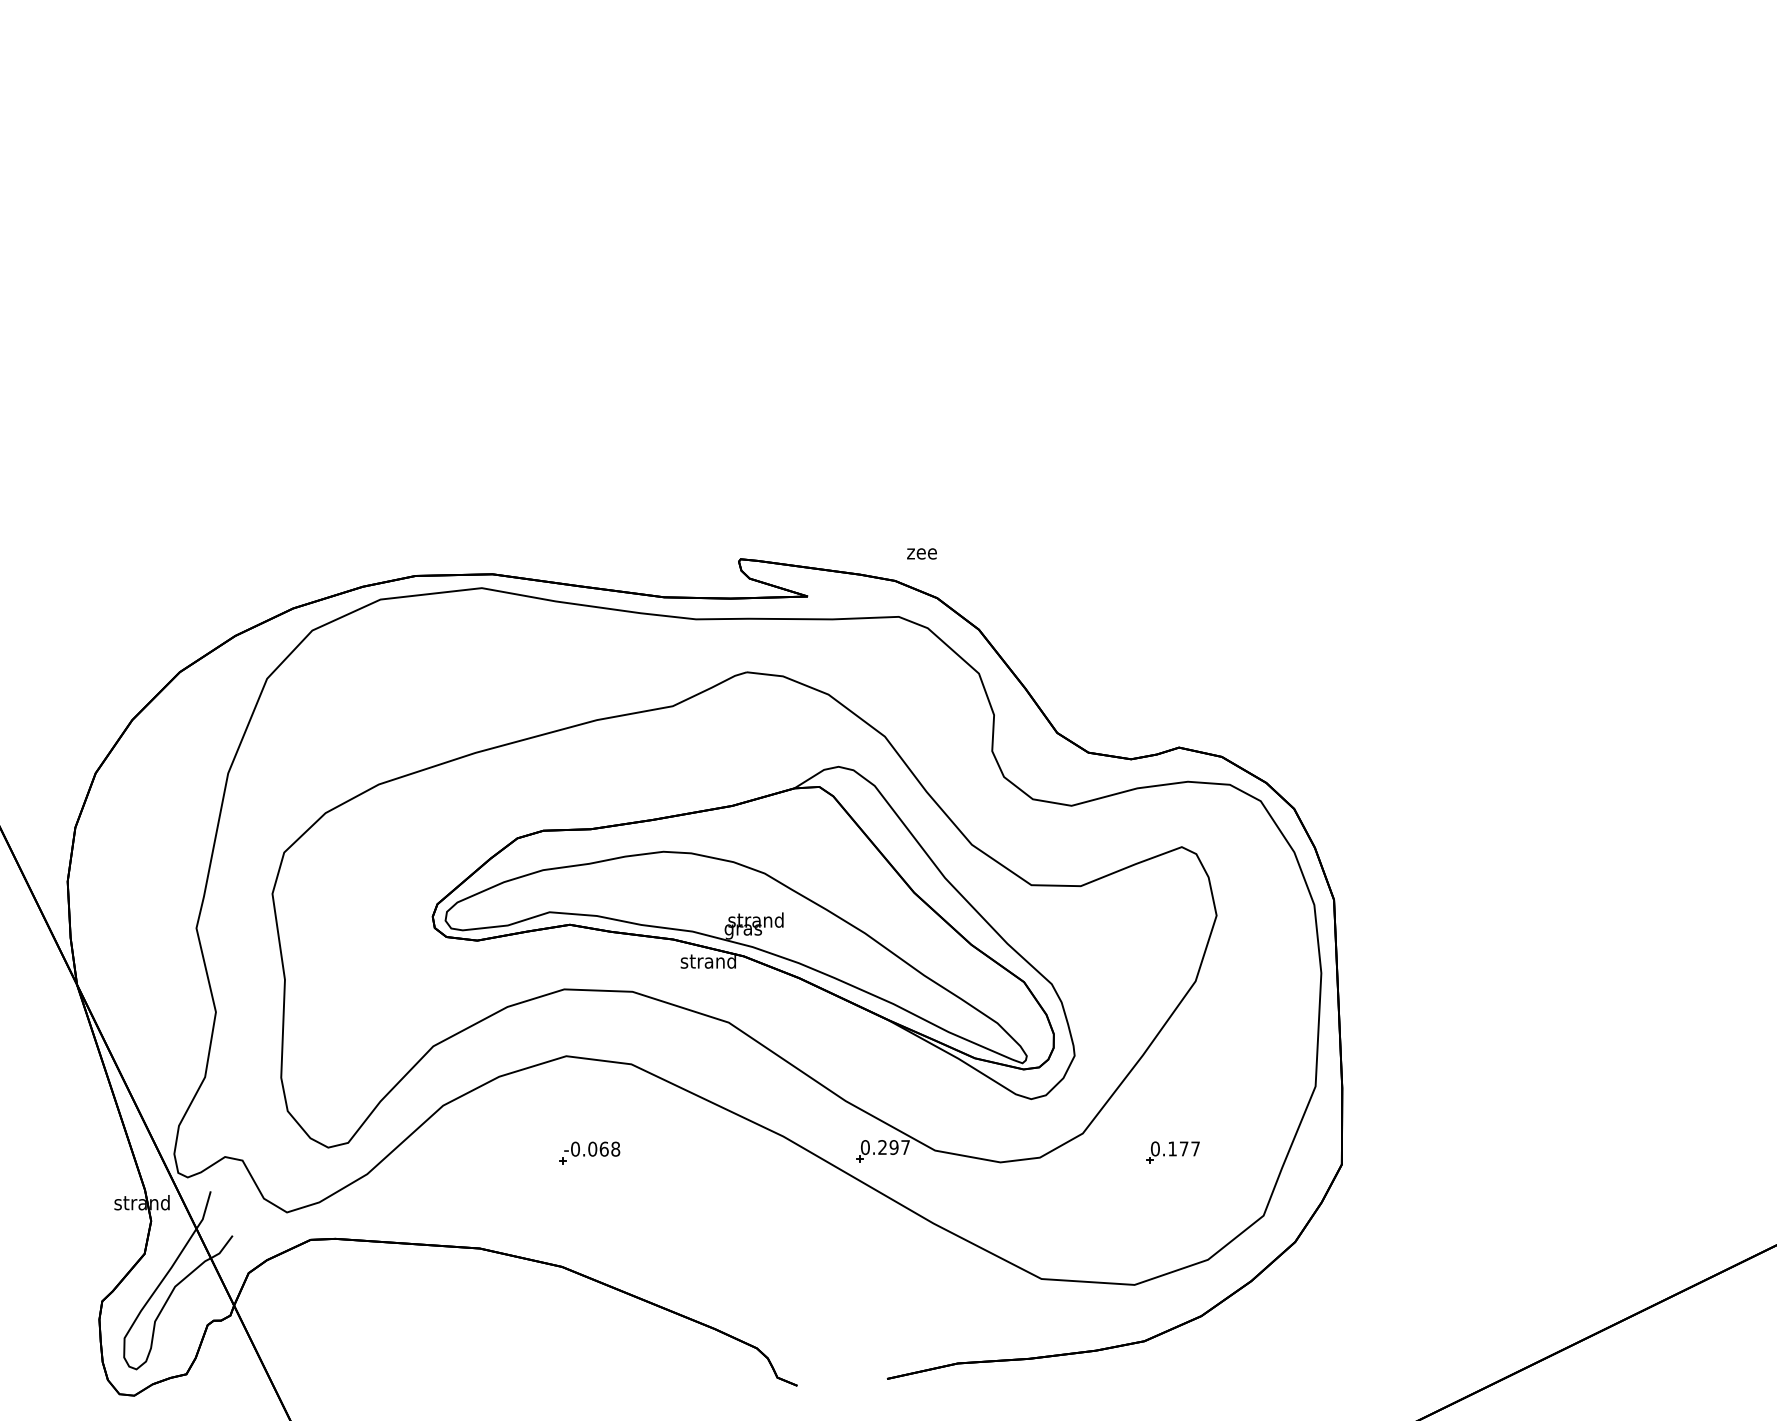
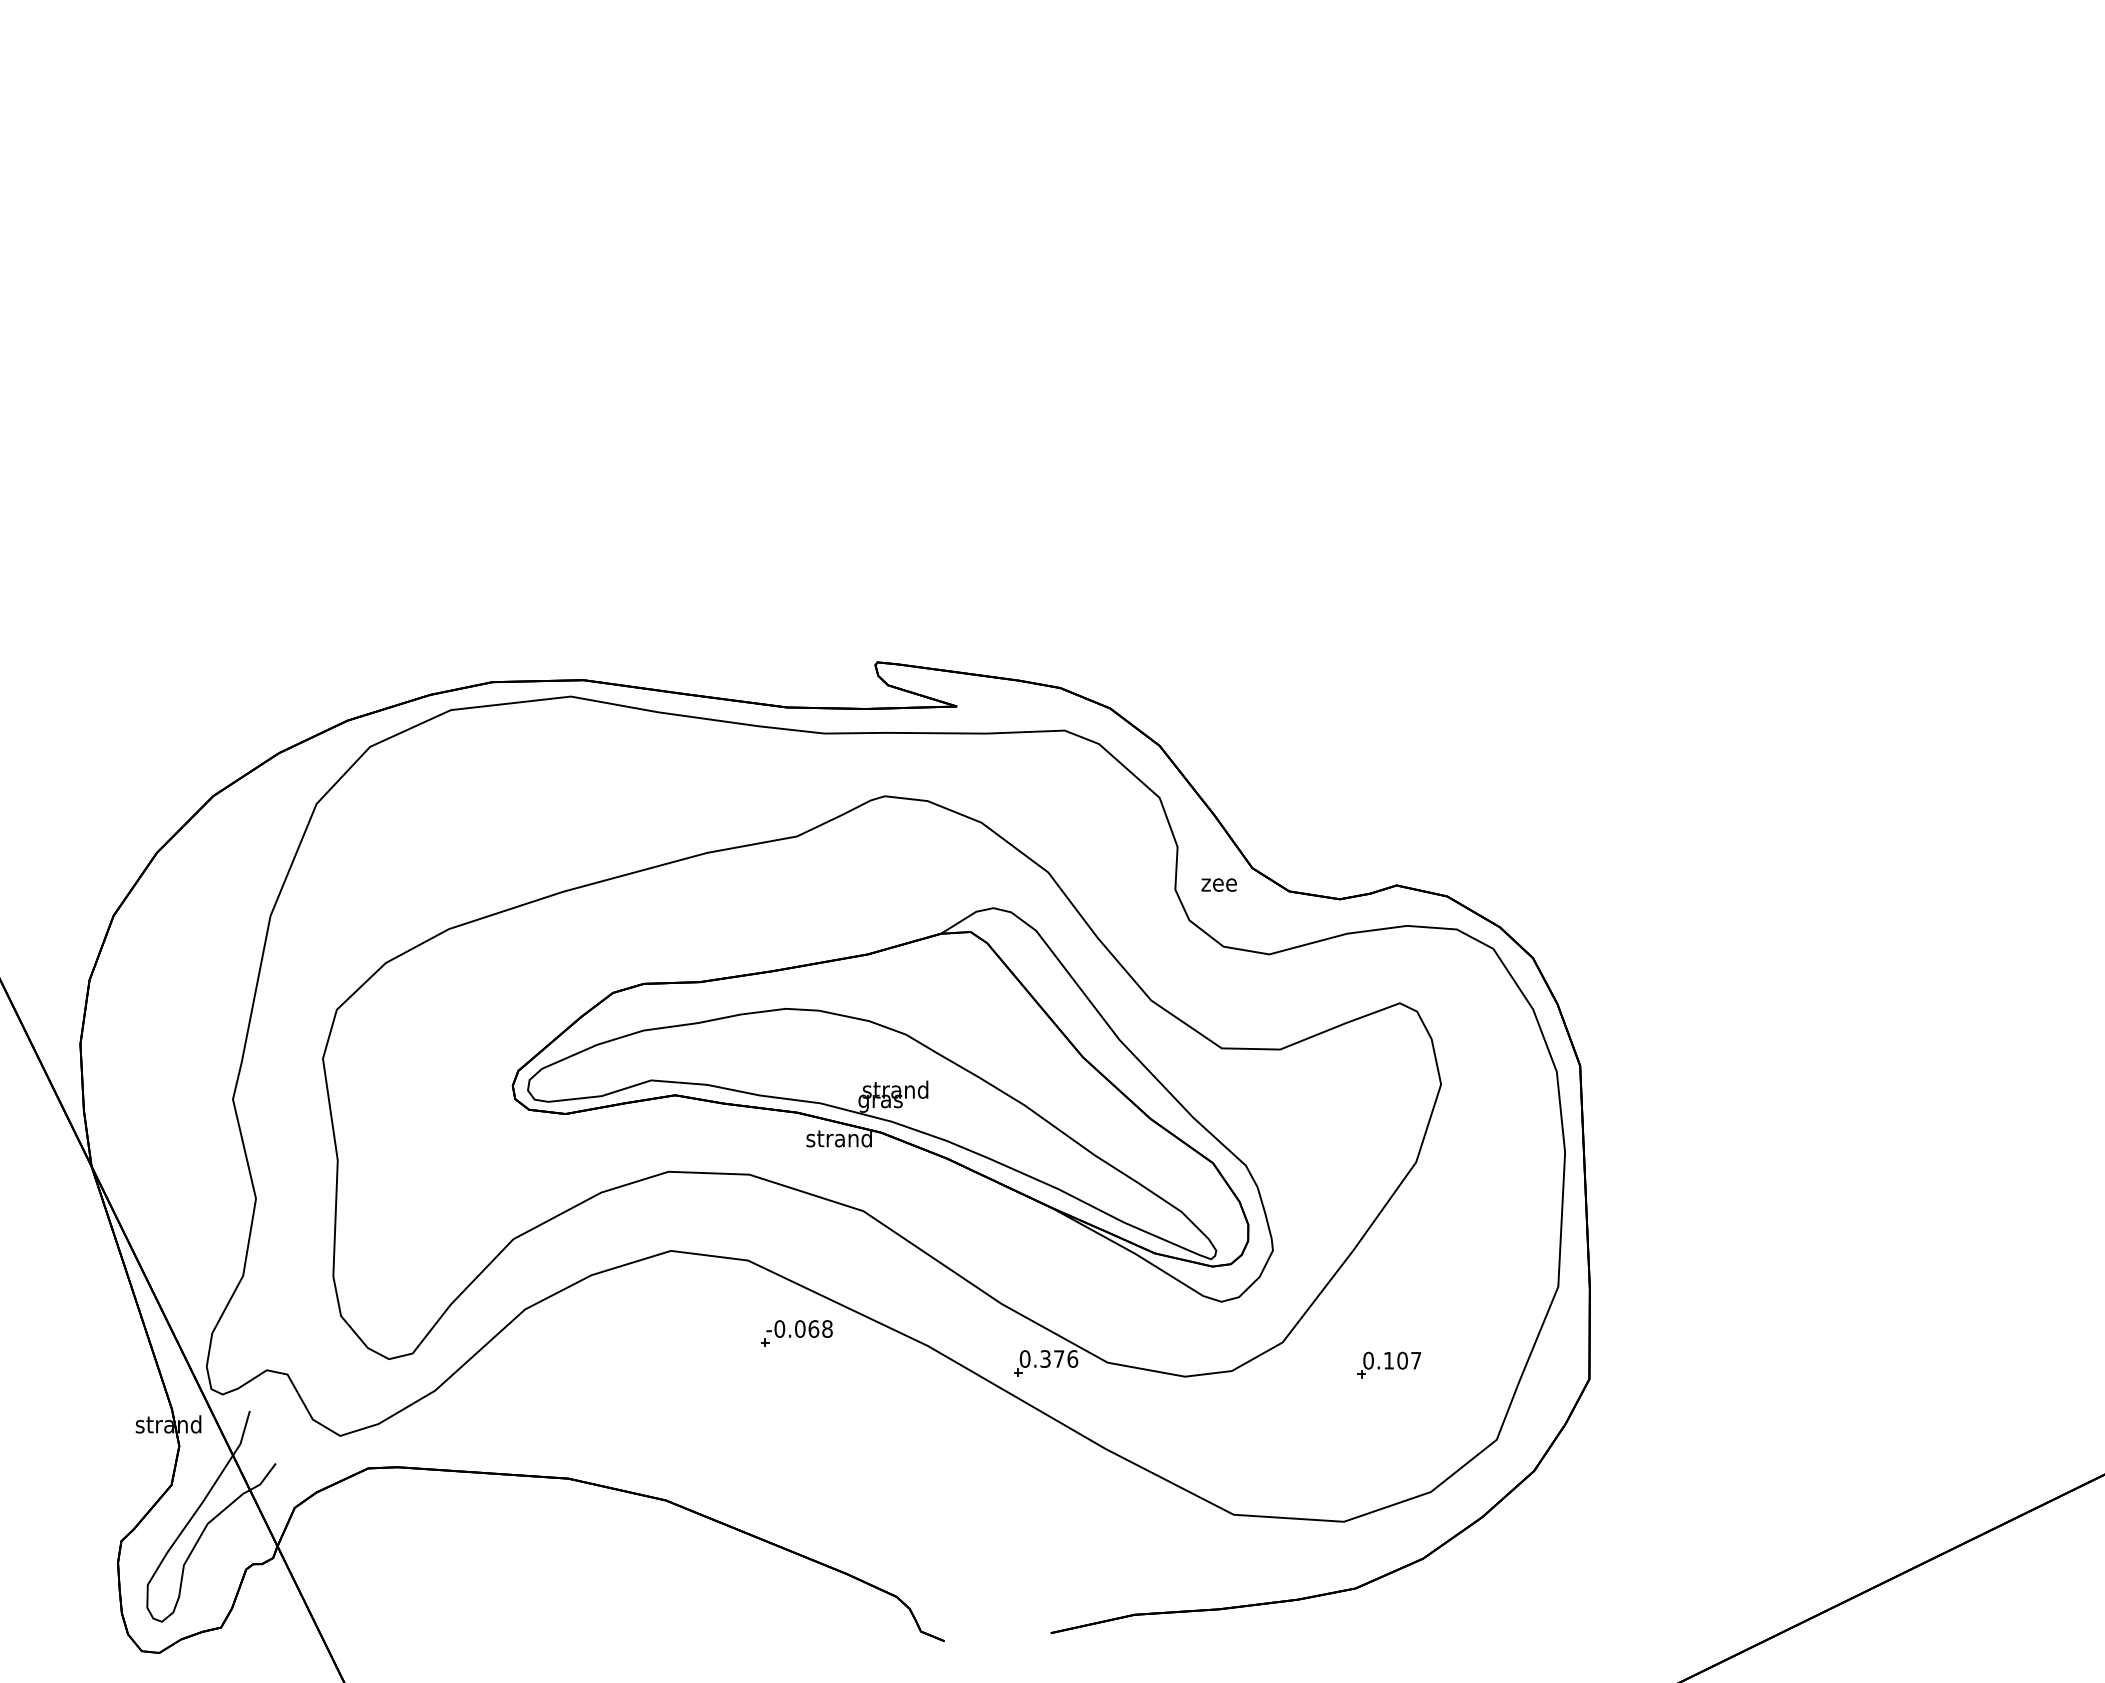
text: (921, 553) -> (1218, 884), moved
text: (894, 1147) -> (1059, 1358), 0.297 -> 0.376
text: (1184, 1148) -> (1402, 1360), 0.177 -> 0.107
part: (589, 1152) -> (796, 1333), moved

